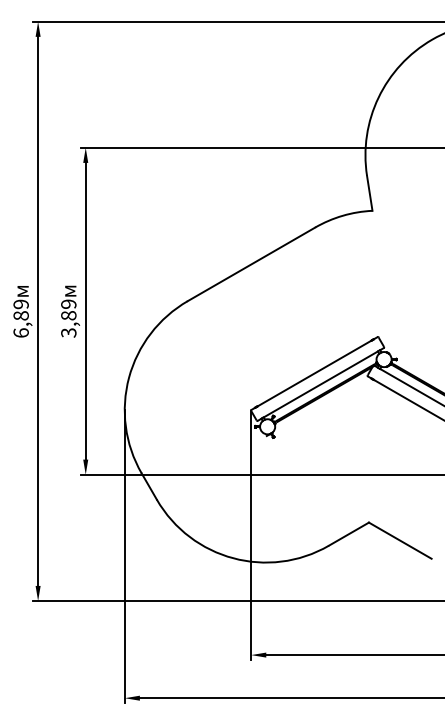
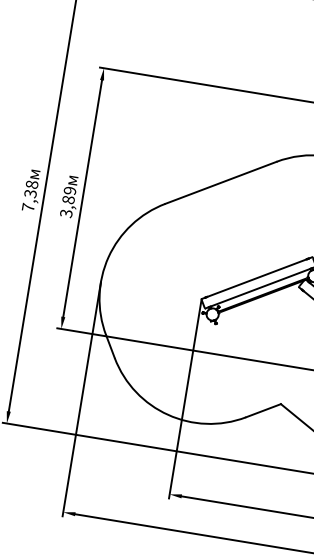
text: (20, 318) -> (29, 195), 6,89 -> 7,38

